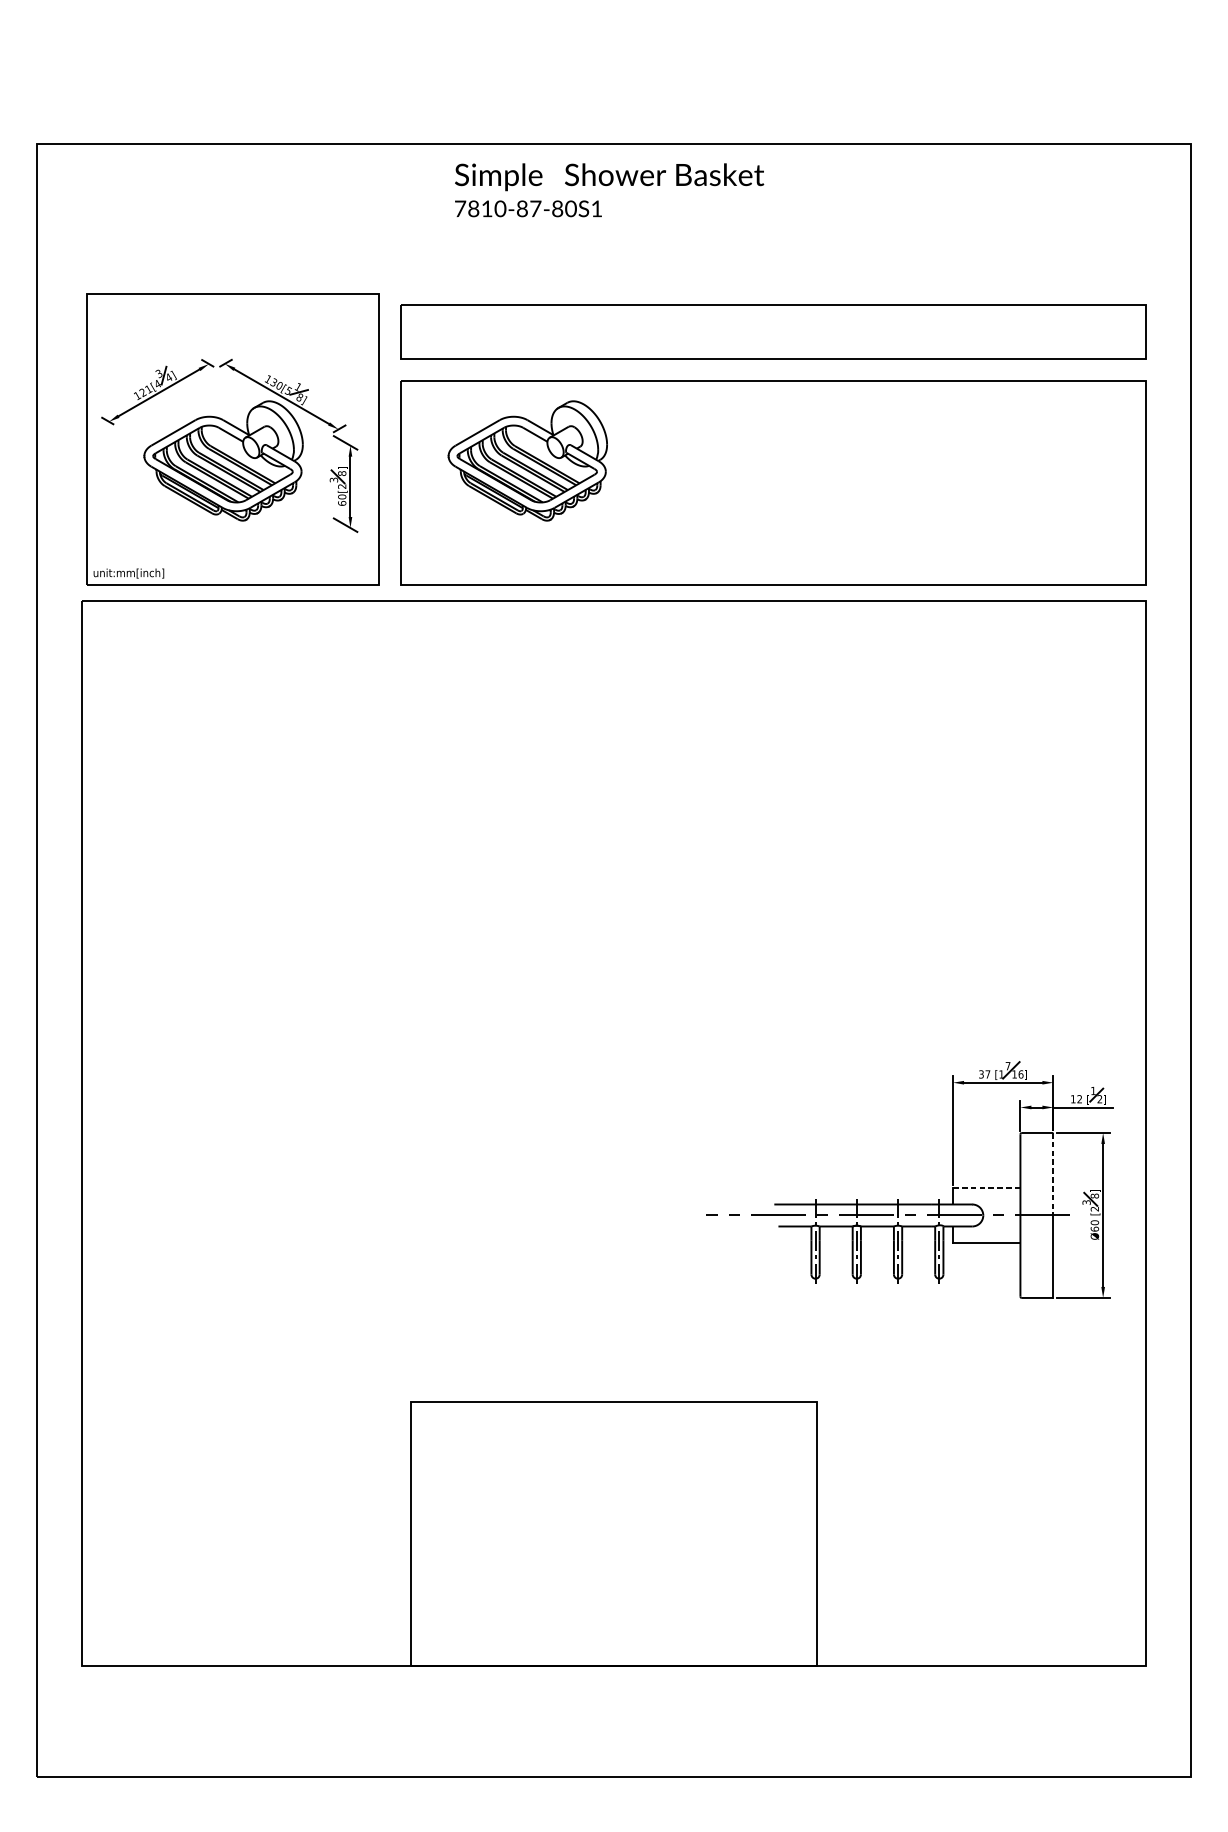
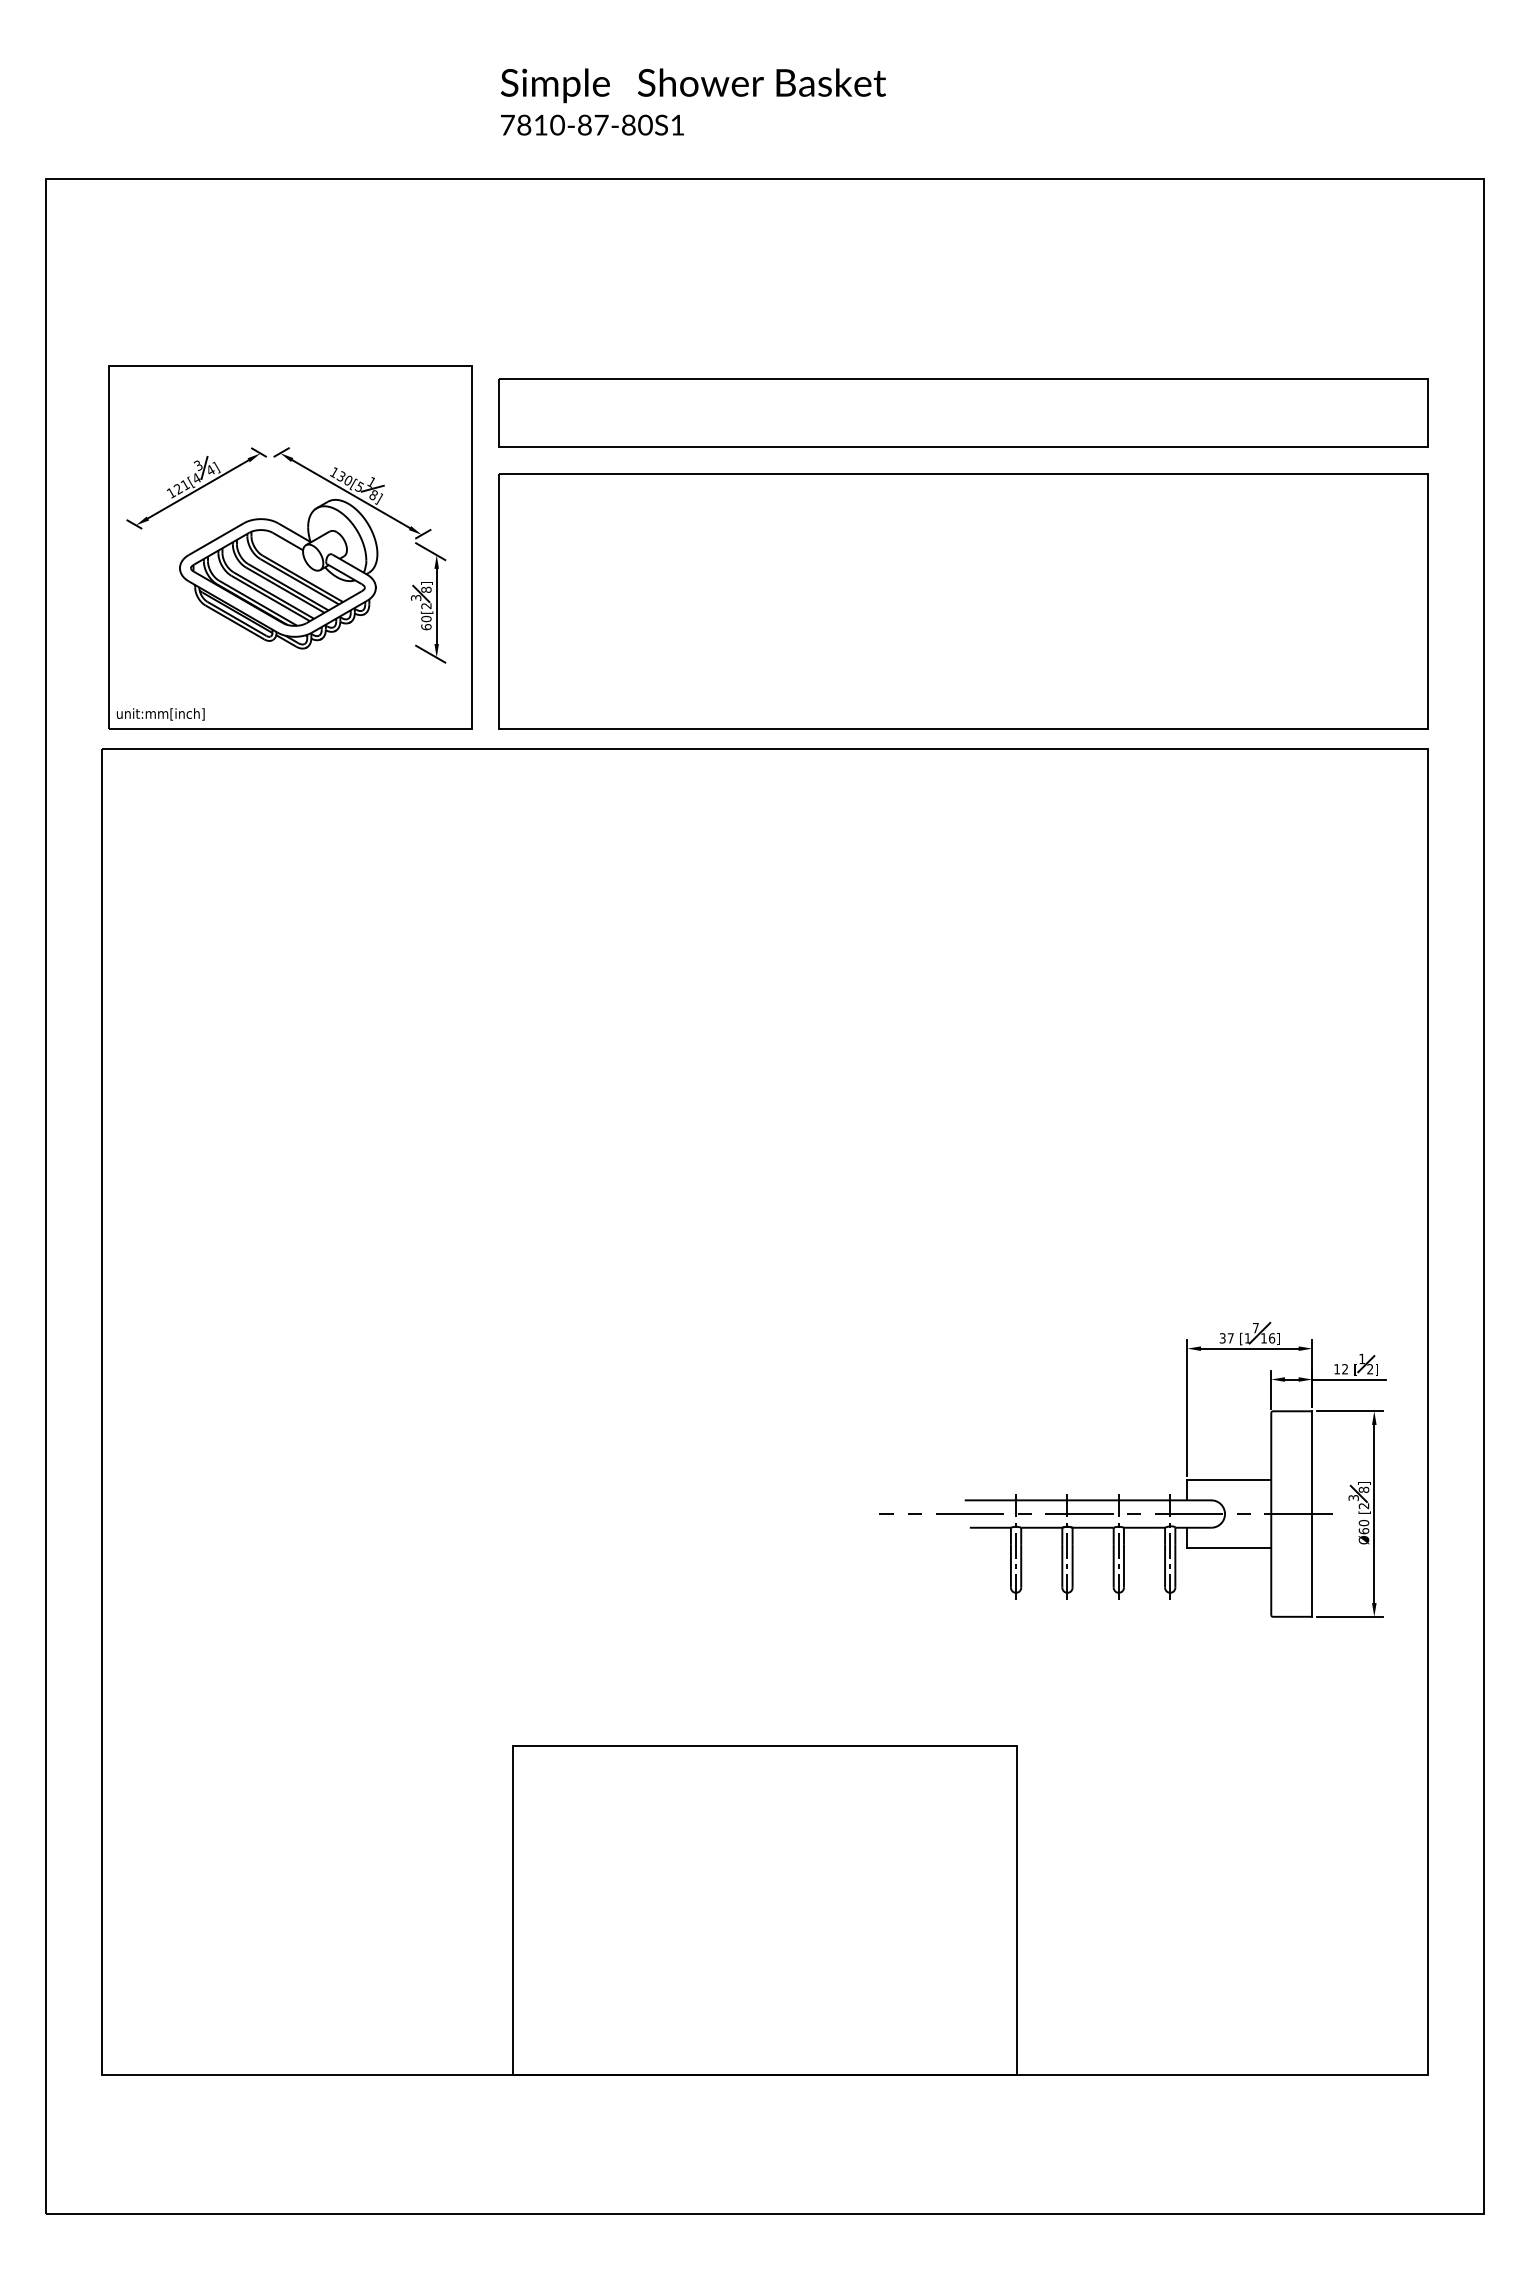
text: (609, 189) -> (693, 101), moved
part: (527, 461) -> (657, 574), removed
line: (1053, 1174) -> (1312, 1463), dashed -> solid
line: (986, 1187) -> (1229, 1479), dashed -> solid

